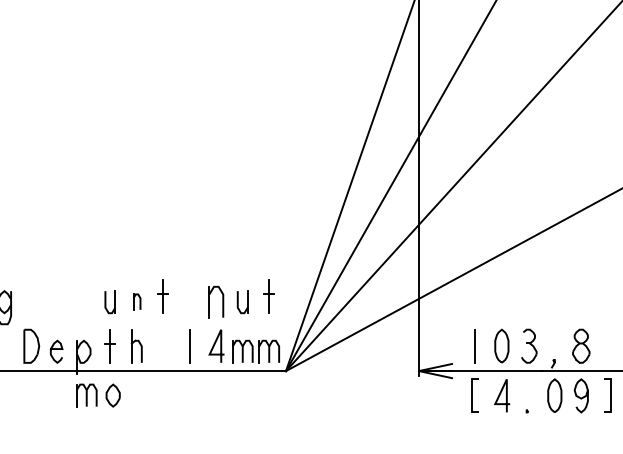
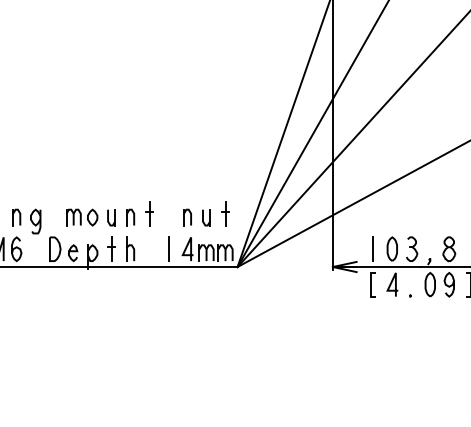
part: (136, 302) -> (130, 217), size x1.43
part: (216, 302) -> (187, 217), size x0.71
part: (99, 395) -> (82, 217), moved

